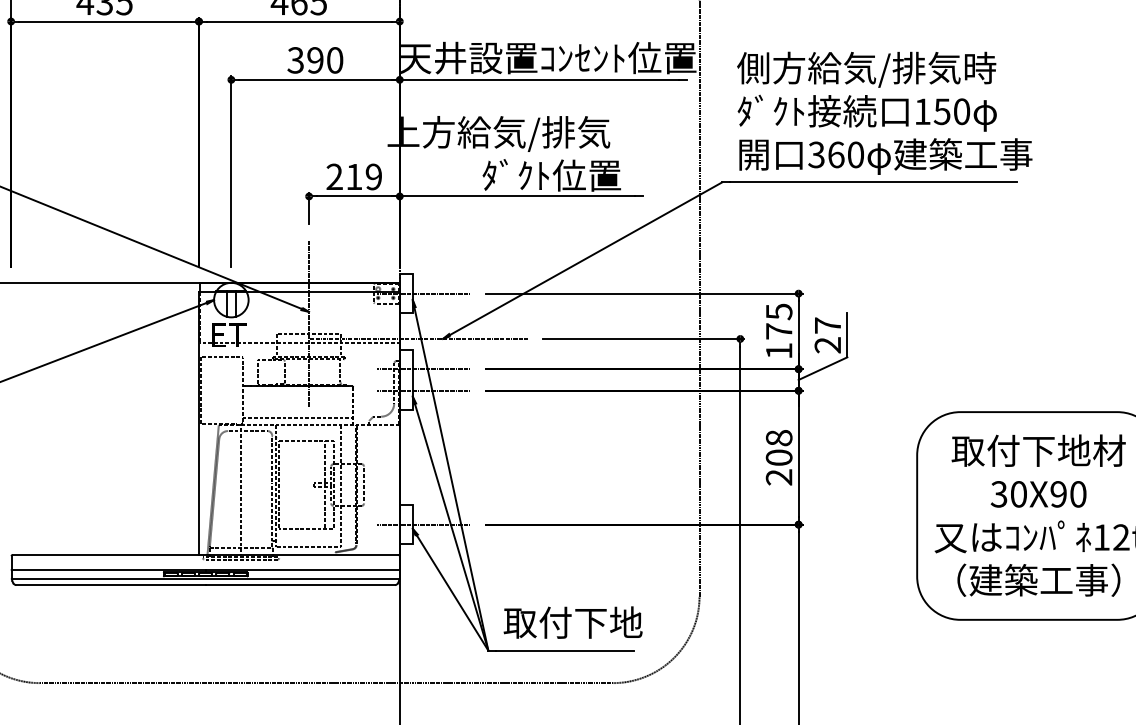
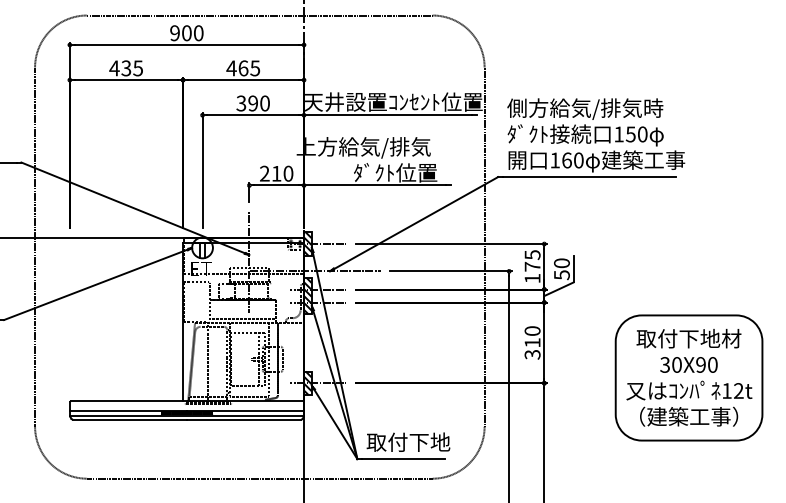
text: (815, 154) -> (554, 160), 360 -> 160
text: (374, 176) -> (288, 173), 219 -> 210
hatch: (405, 292) -> (307, 243), added
text: (827, 335) -> (561, 269), 27 -> 50
hatch: (405, 379) -> (307, 295), added
text: (779, 457) -> (532, 342), 208 -> 310
hatch: (405, 523) -> (307, 382), added

